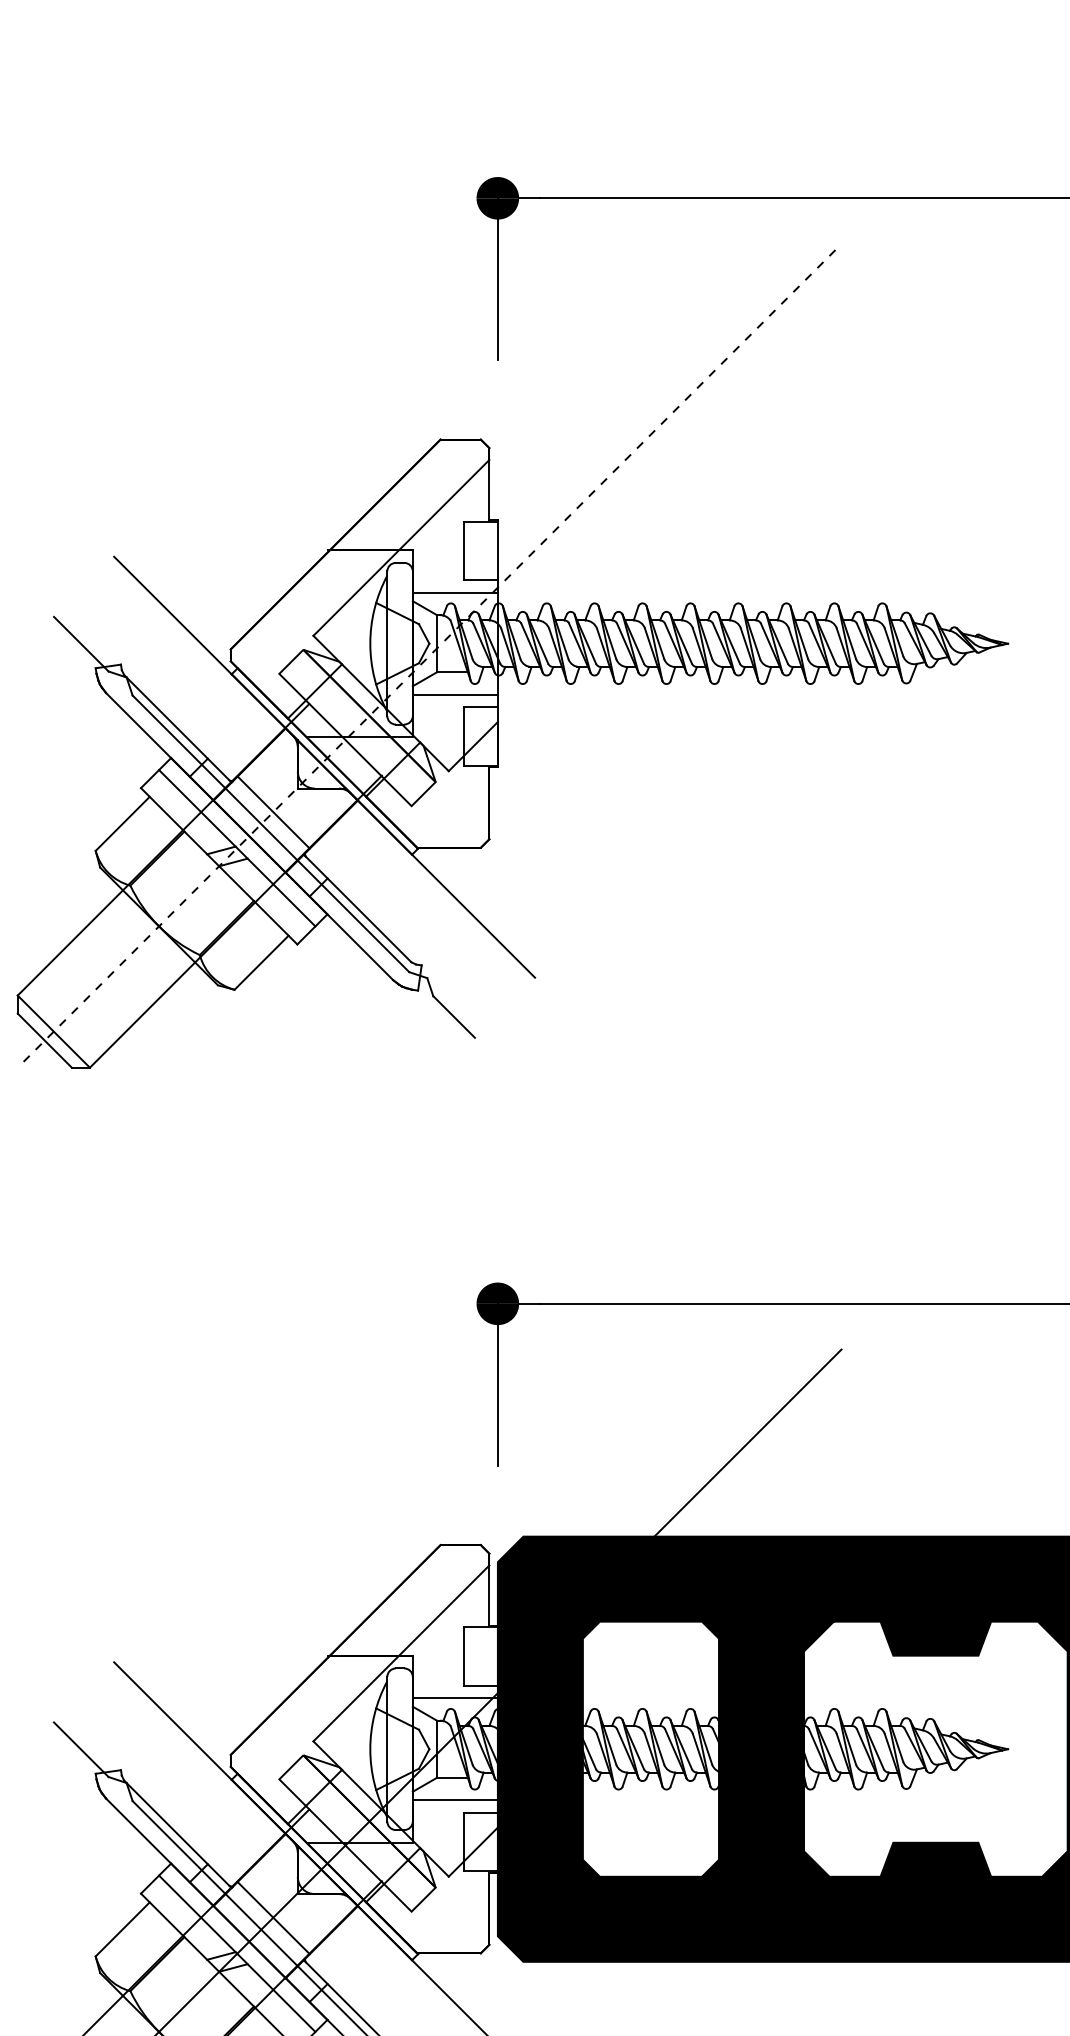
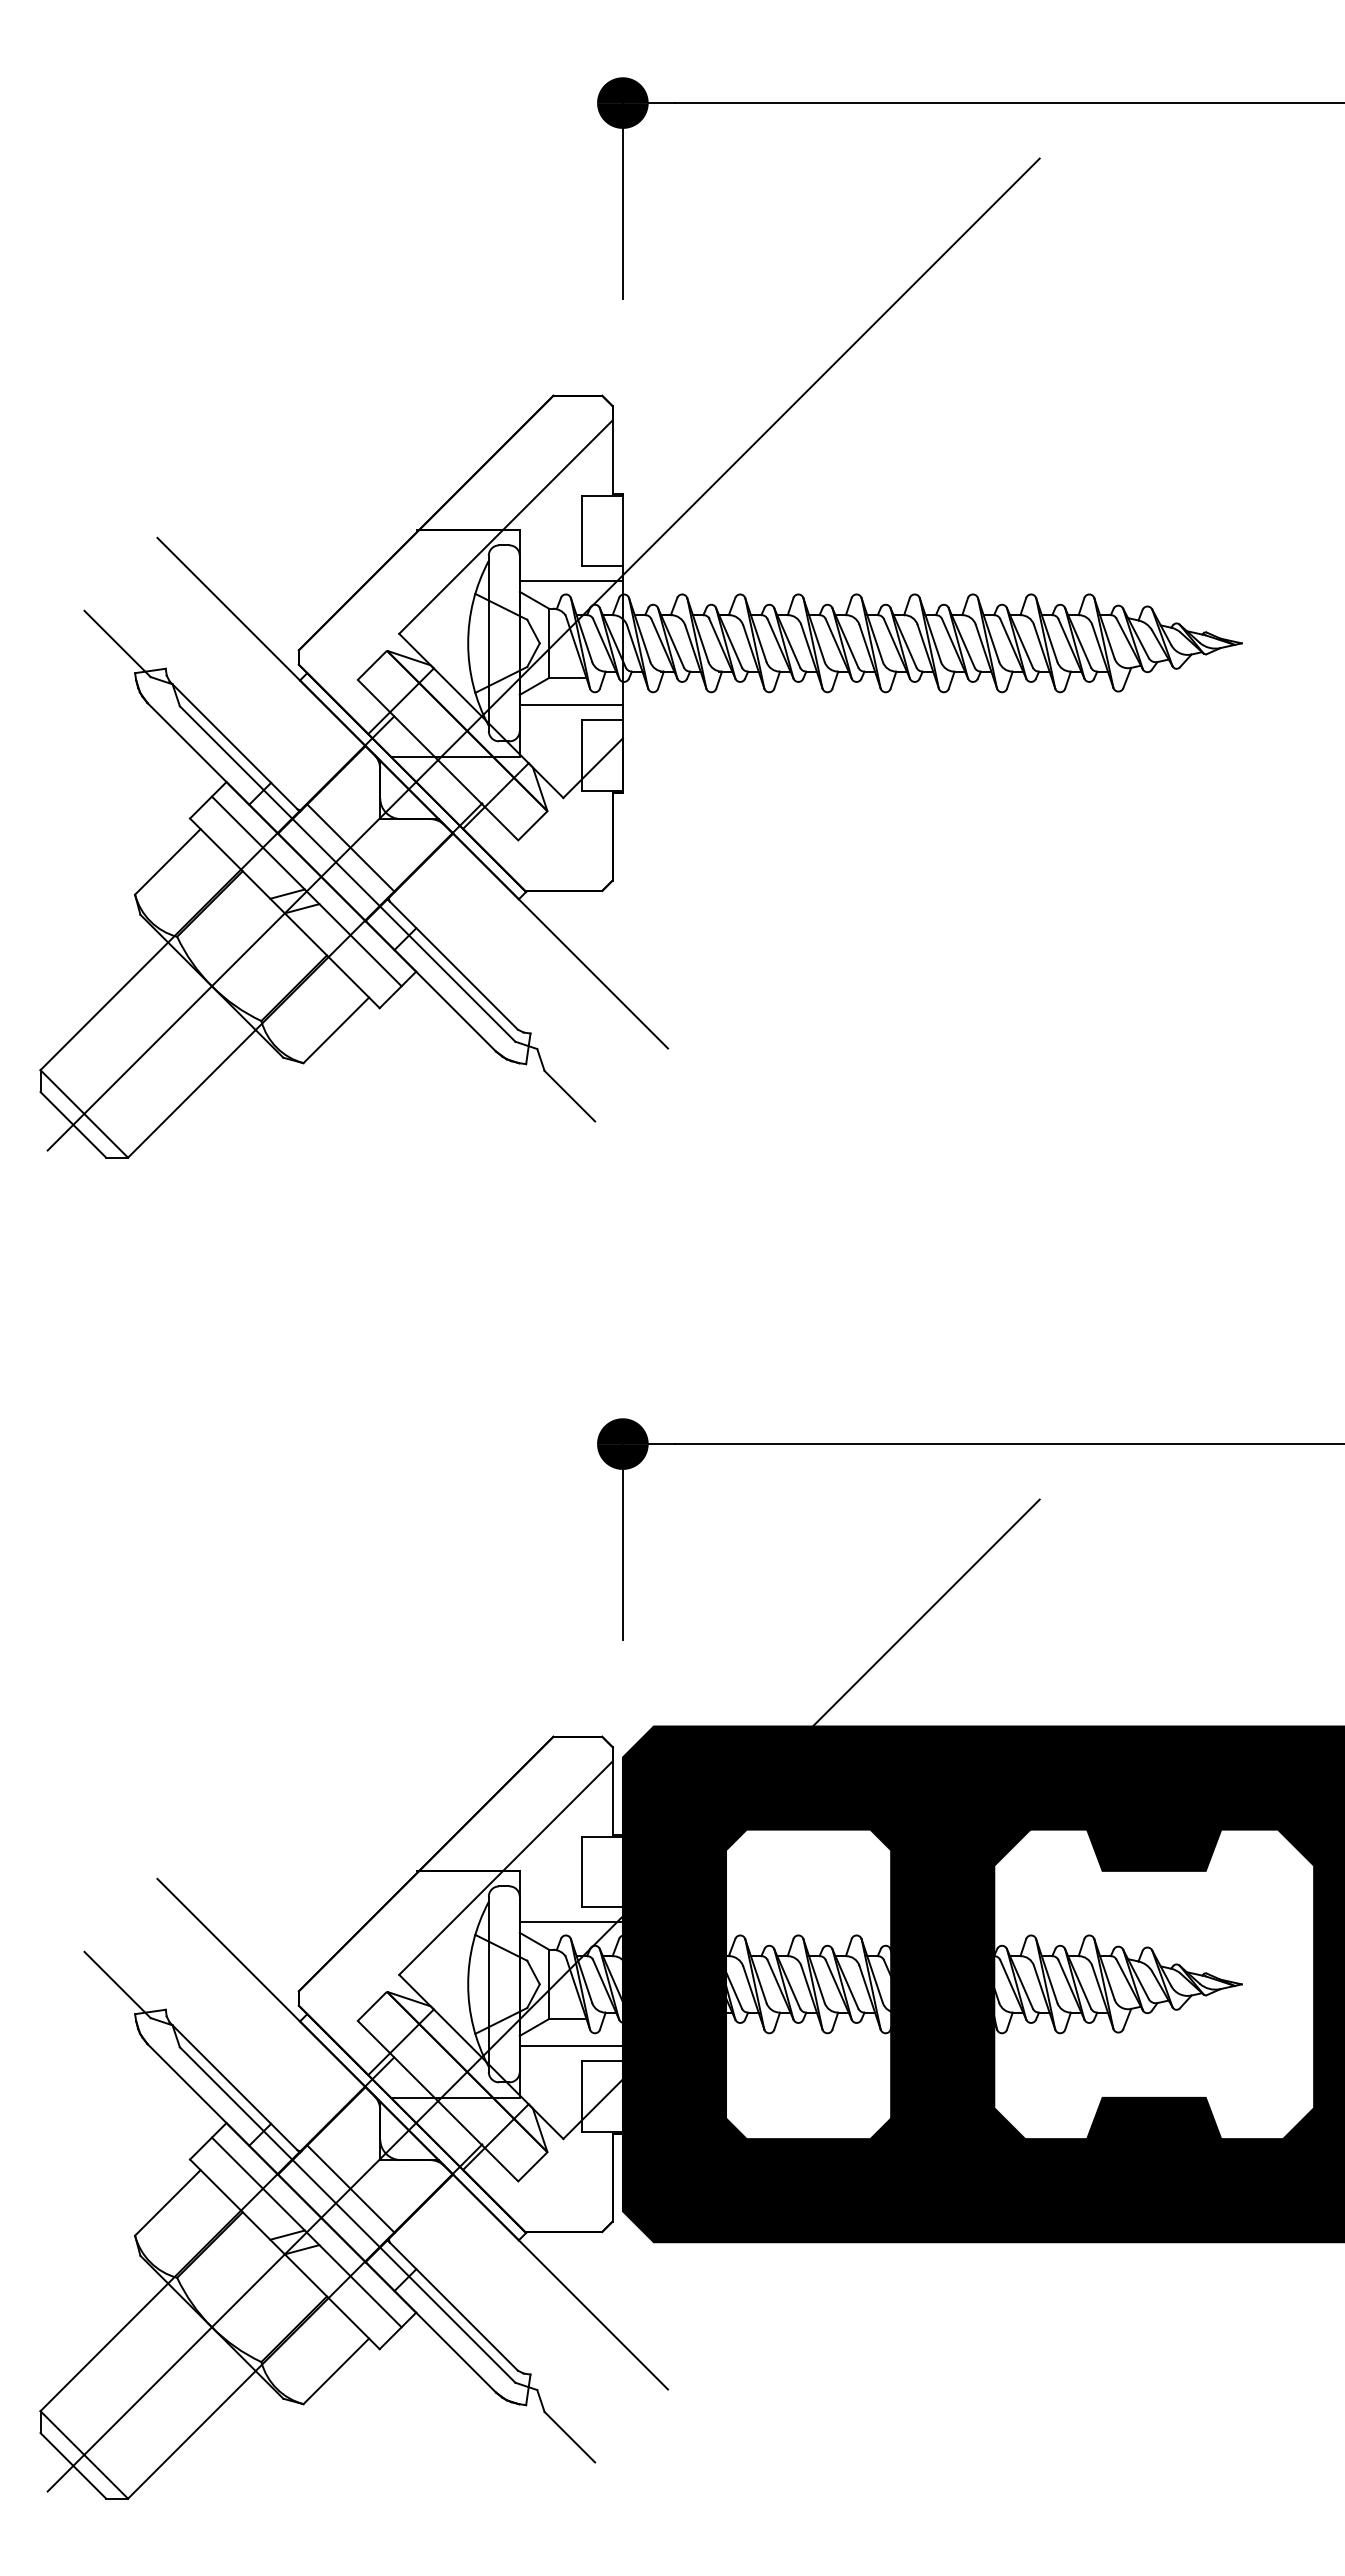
line: (433, 652) -> (544, 654), dashed -> solid

